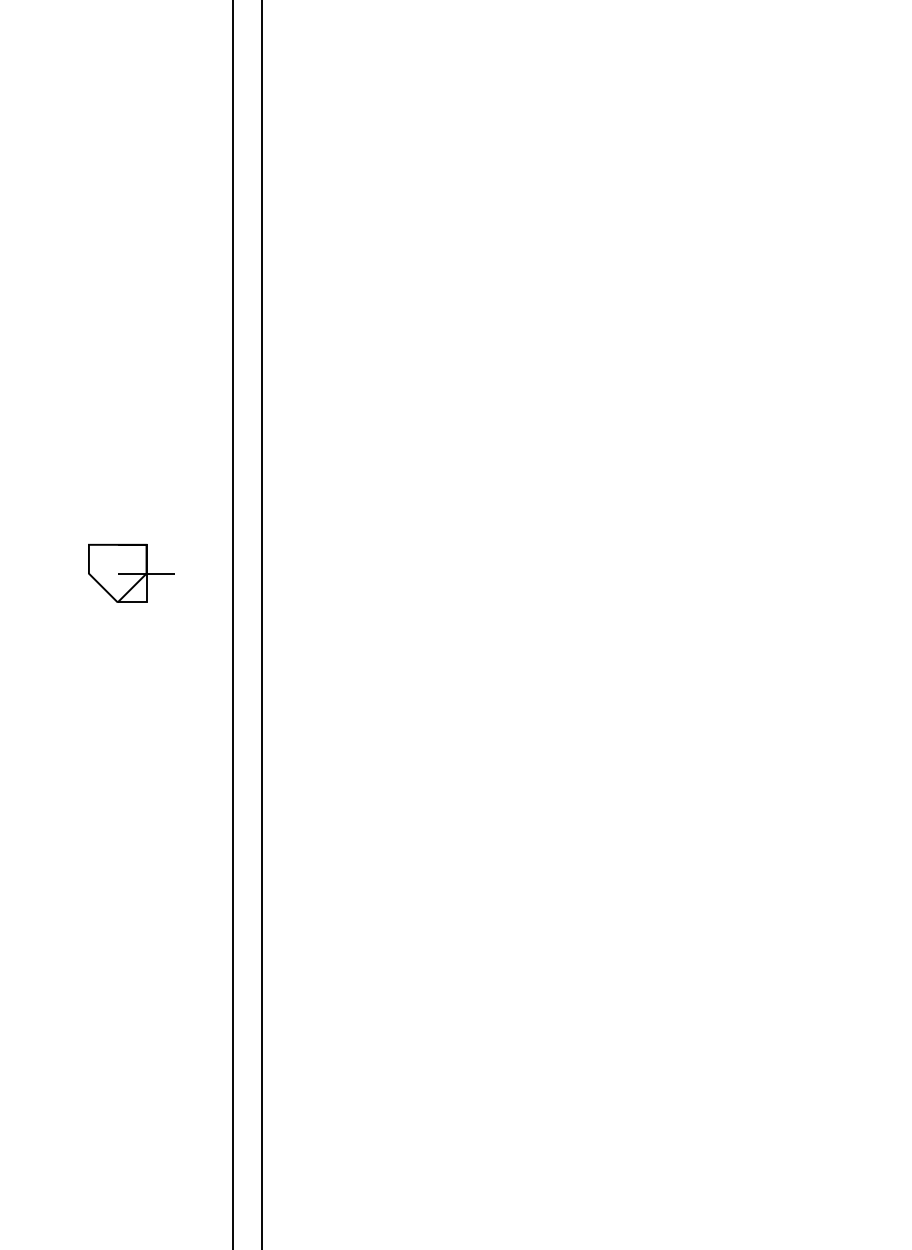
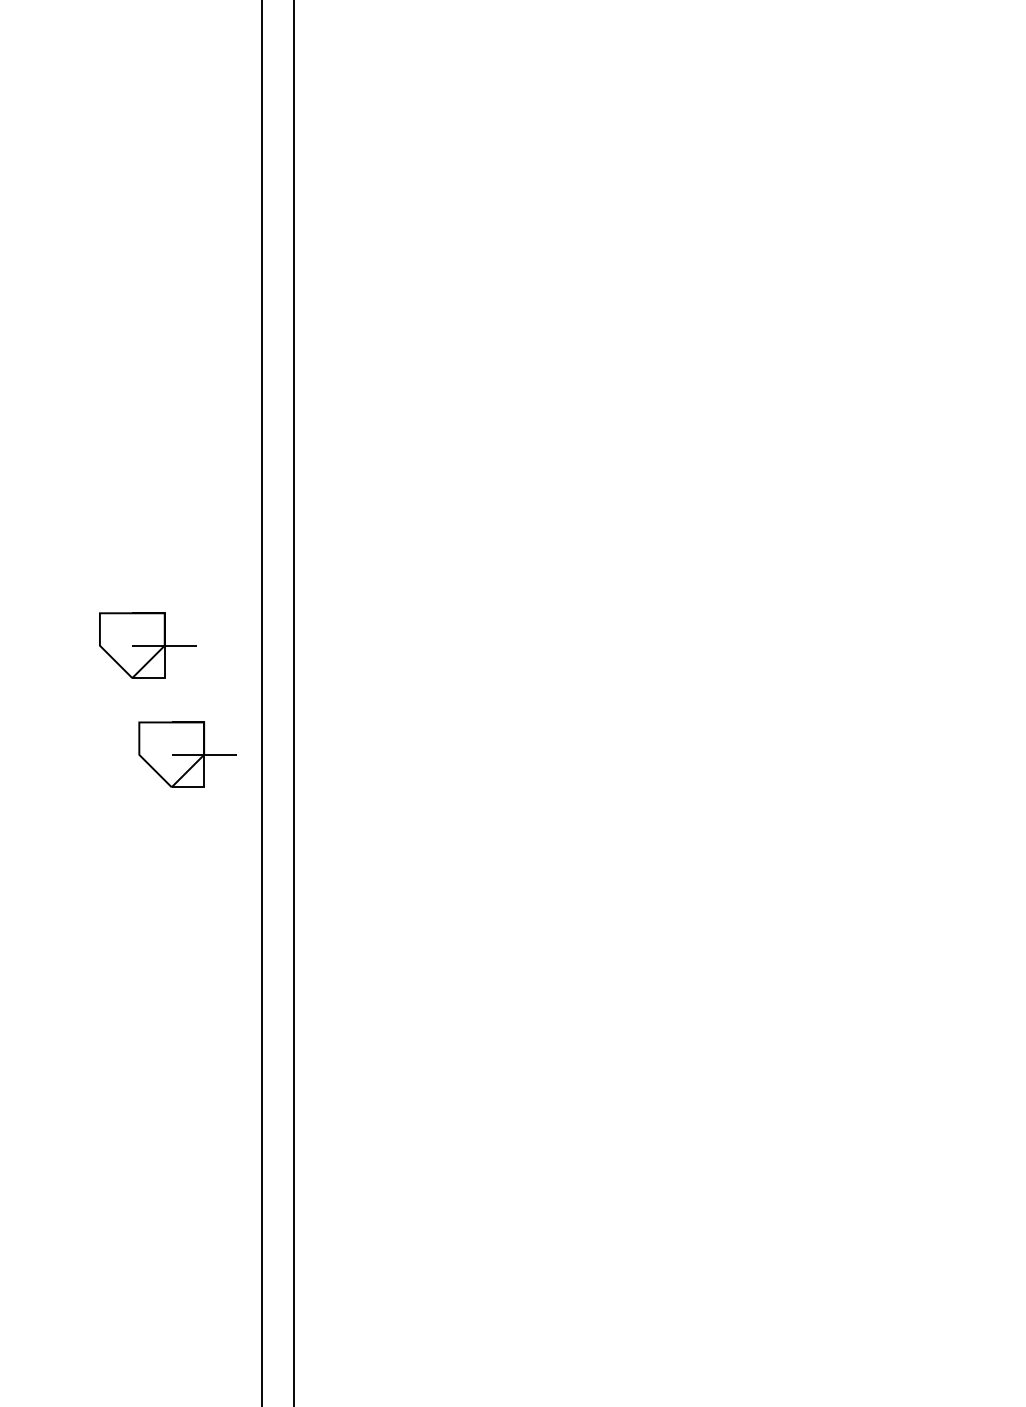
part: (166, 669) -> (187, 753), added

